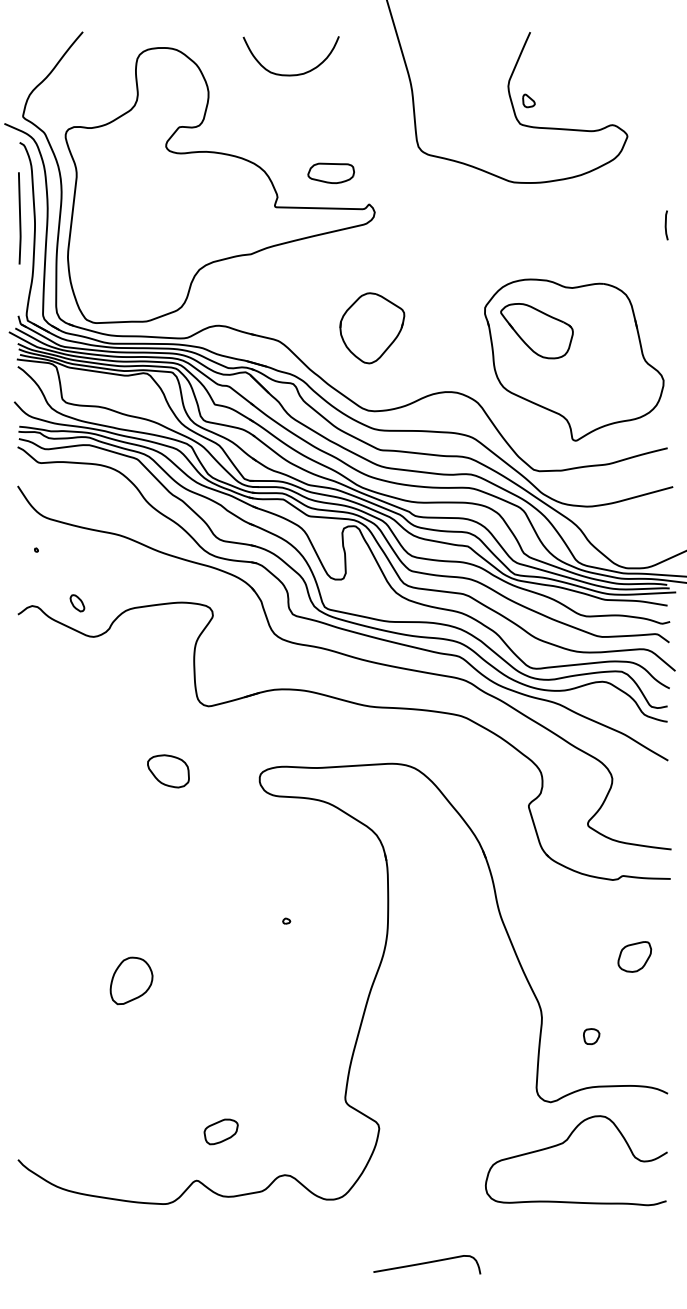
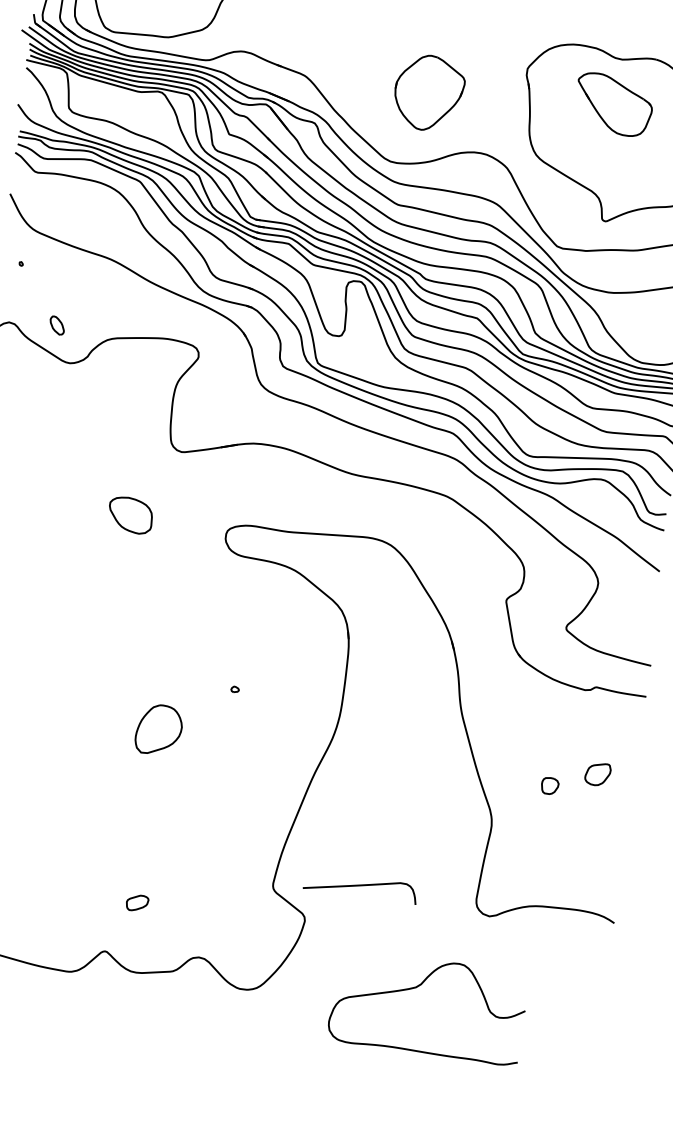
part: (372, 328) -> (429, 93), moved
part: (536, 331) -> (613, 105), moved
part: (634, 956) -> (597, 773), size x0.7
part: (131, 980) -> (159, 729), moved
part: (591, 1036) -> (549, 785), moved
part: (220, 1131) -> (136, 902), size x0.6
curve: (565, 1142) -> (419, 987), moved
curve: (427, 1263) -> (361, 886), moved

